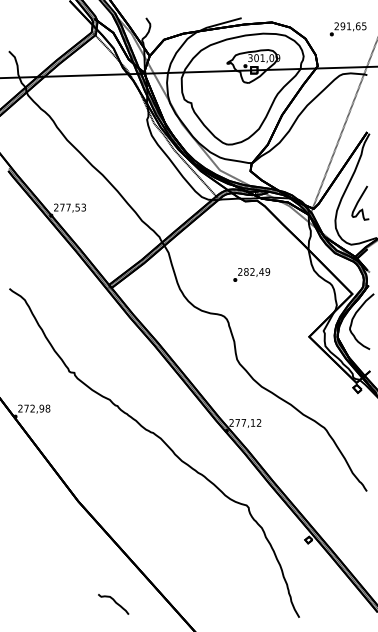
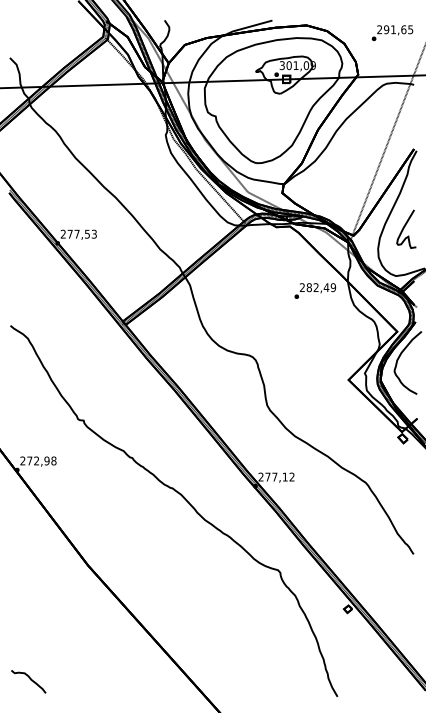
text: (251, 274) -> (315, 290), moved
curve: (114, 602) -> (29, 679), moved

